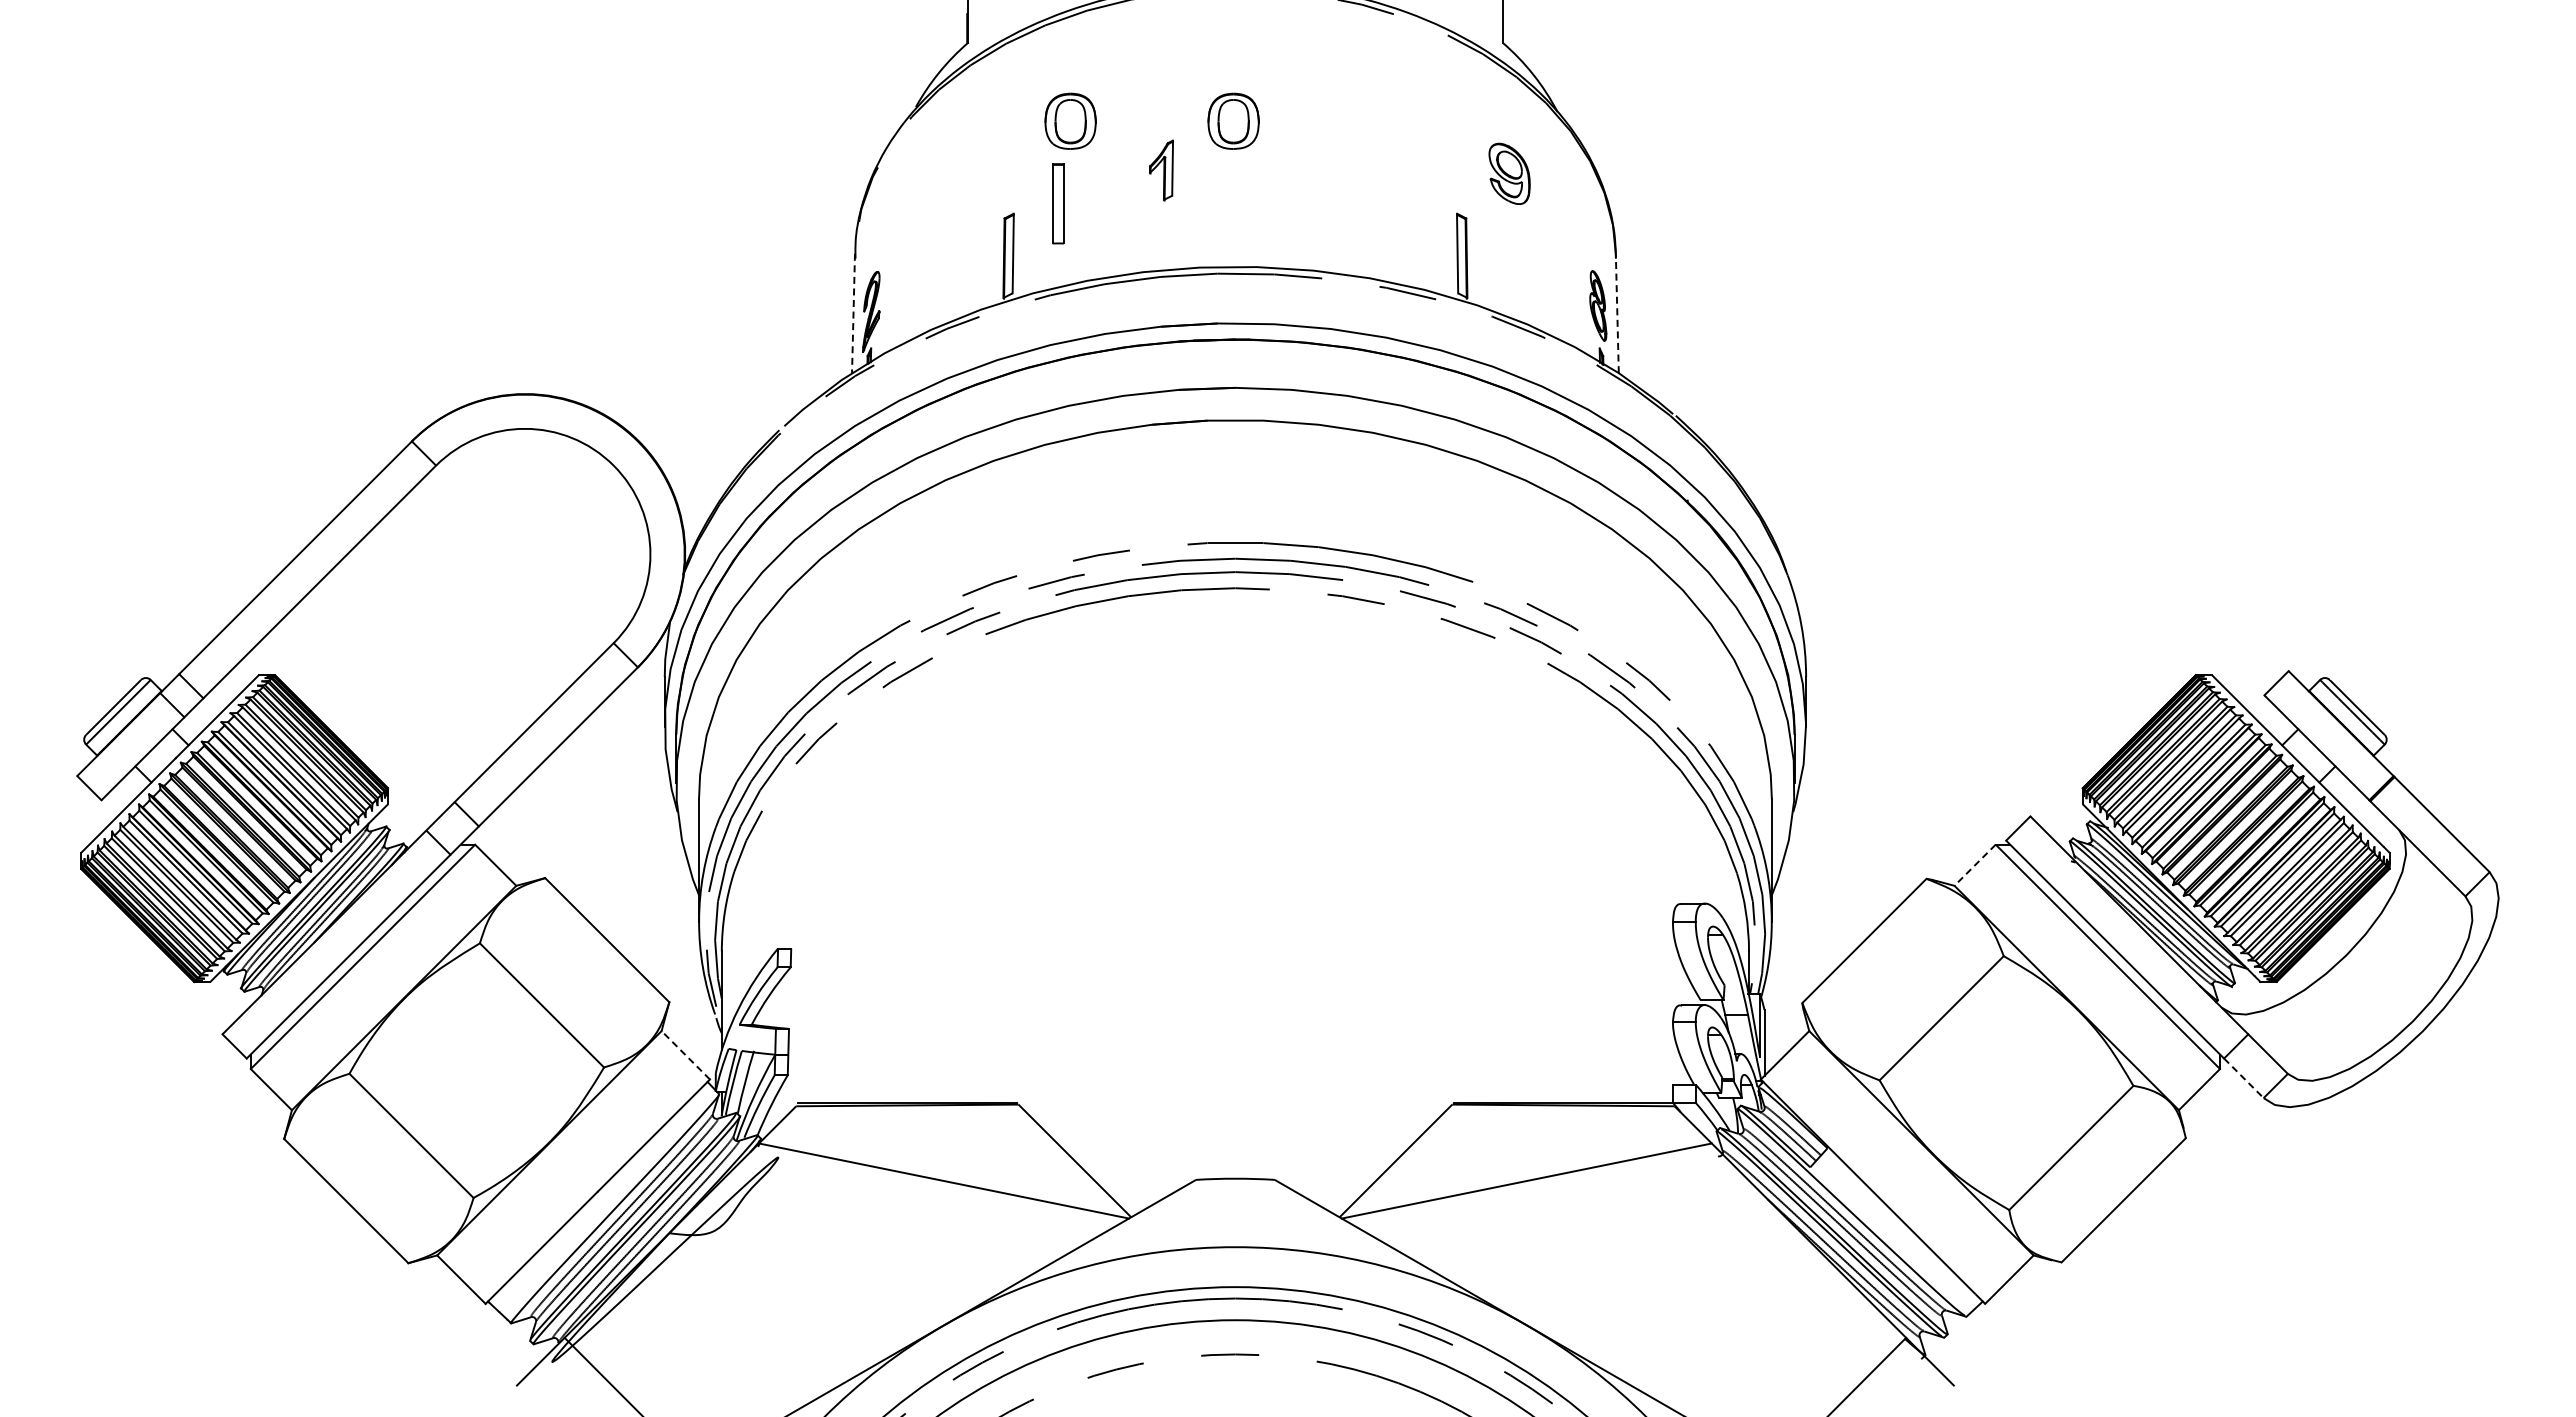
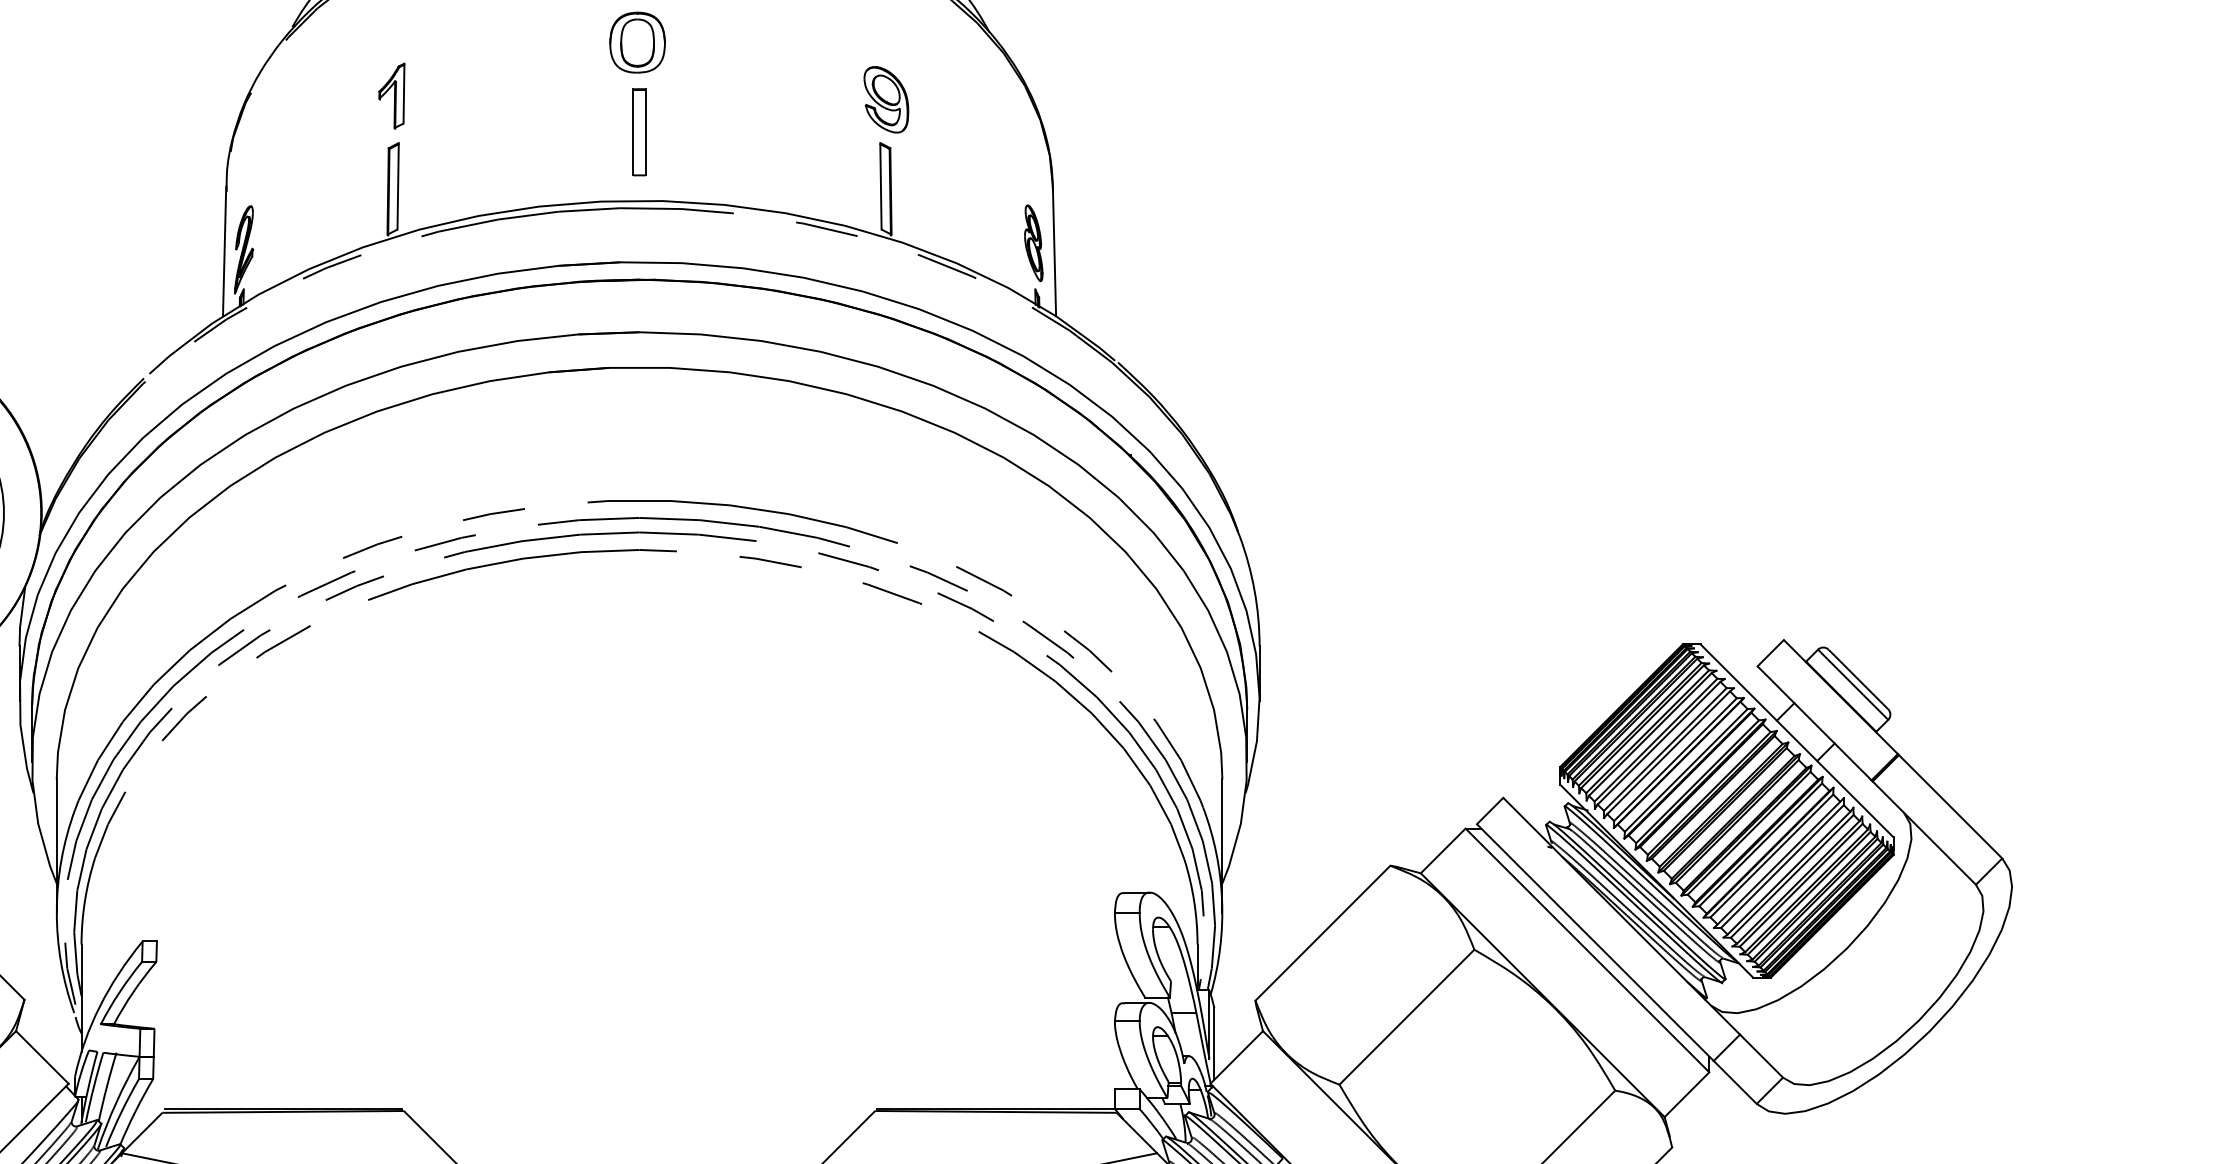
part: (1070, 120) -> (460, 41), removed
part: (1161, 170) -> (391, 96), moved
part: (1509, 173) -> (886, 99), moved
part: (1058, 203) -> (639, 131), moved
line: (853, 313) -> (224, 251), dashed -> solid
line: (1617, 313) -> (1054, 251), dashed -> solid
line: (1974, 865) -> (1442, 851), dashed -> solid
line: (685, 1054) -> (42, 1056), dashed -> solid
line: (2243, 1078) -> (1734, 1082), dashed -> solid

